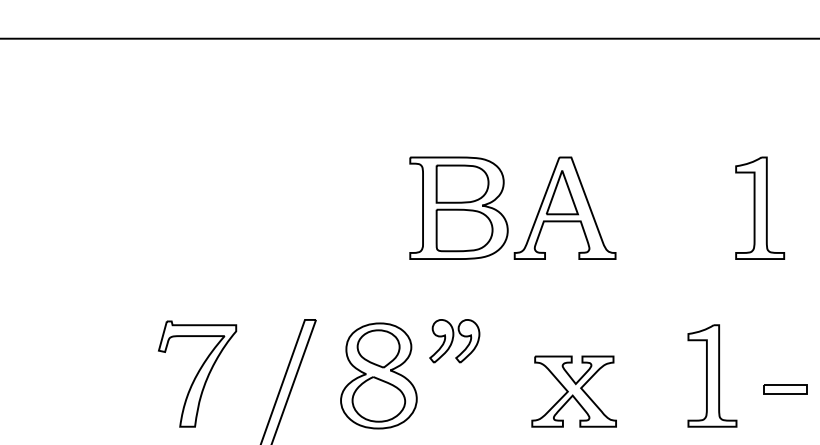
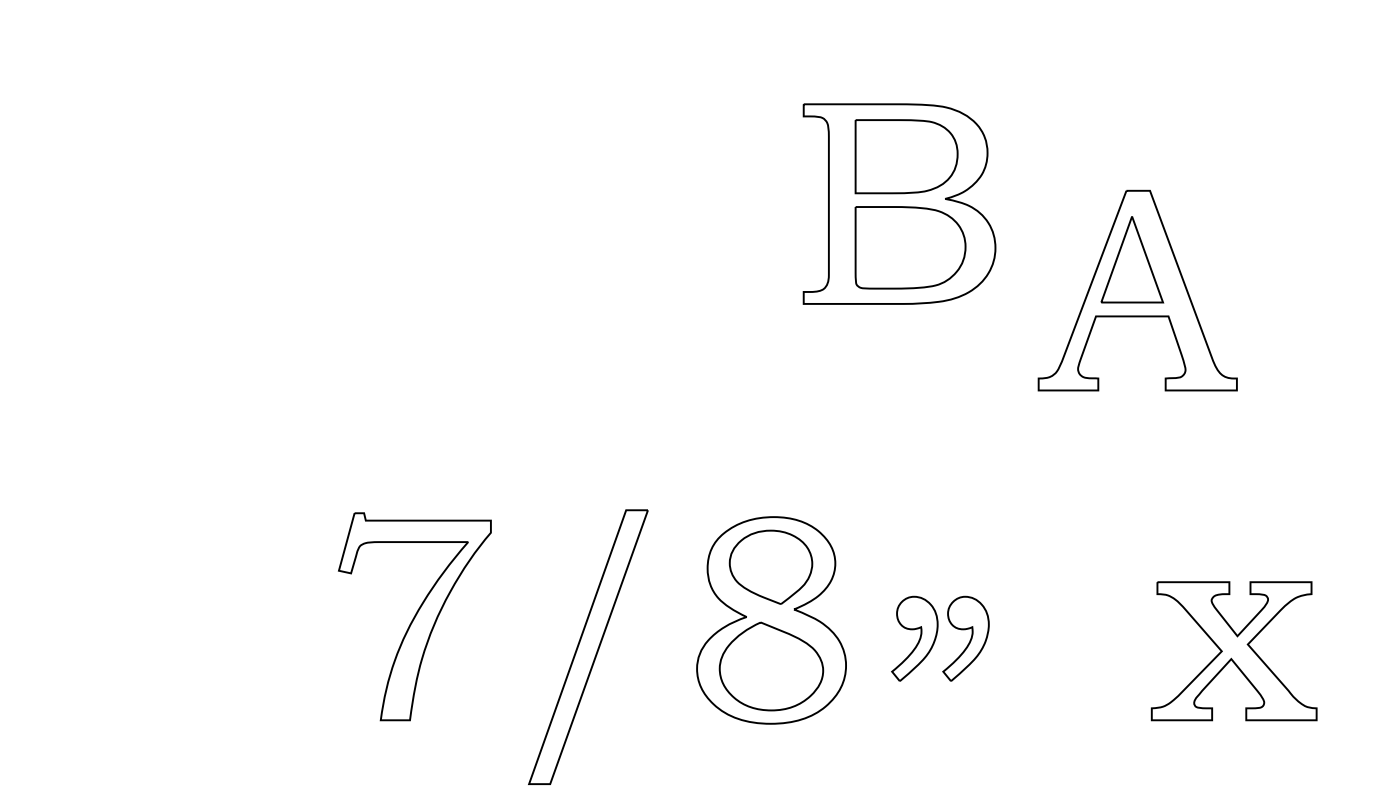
part: (458, 207) -> (898, 202), moved
part: (454, 341) -> (939, 639), moved
part: (573, 391) -> (1232, 650), moved

